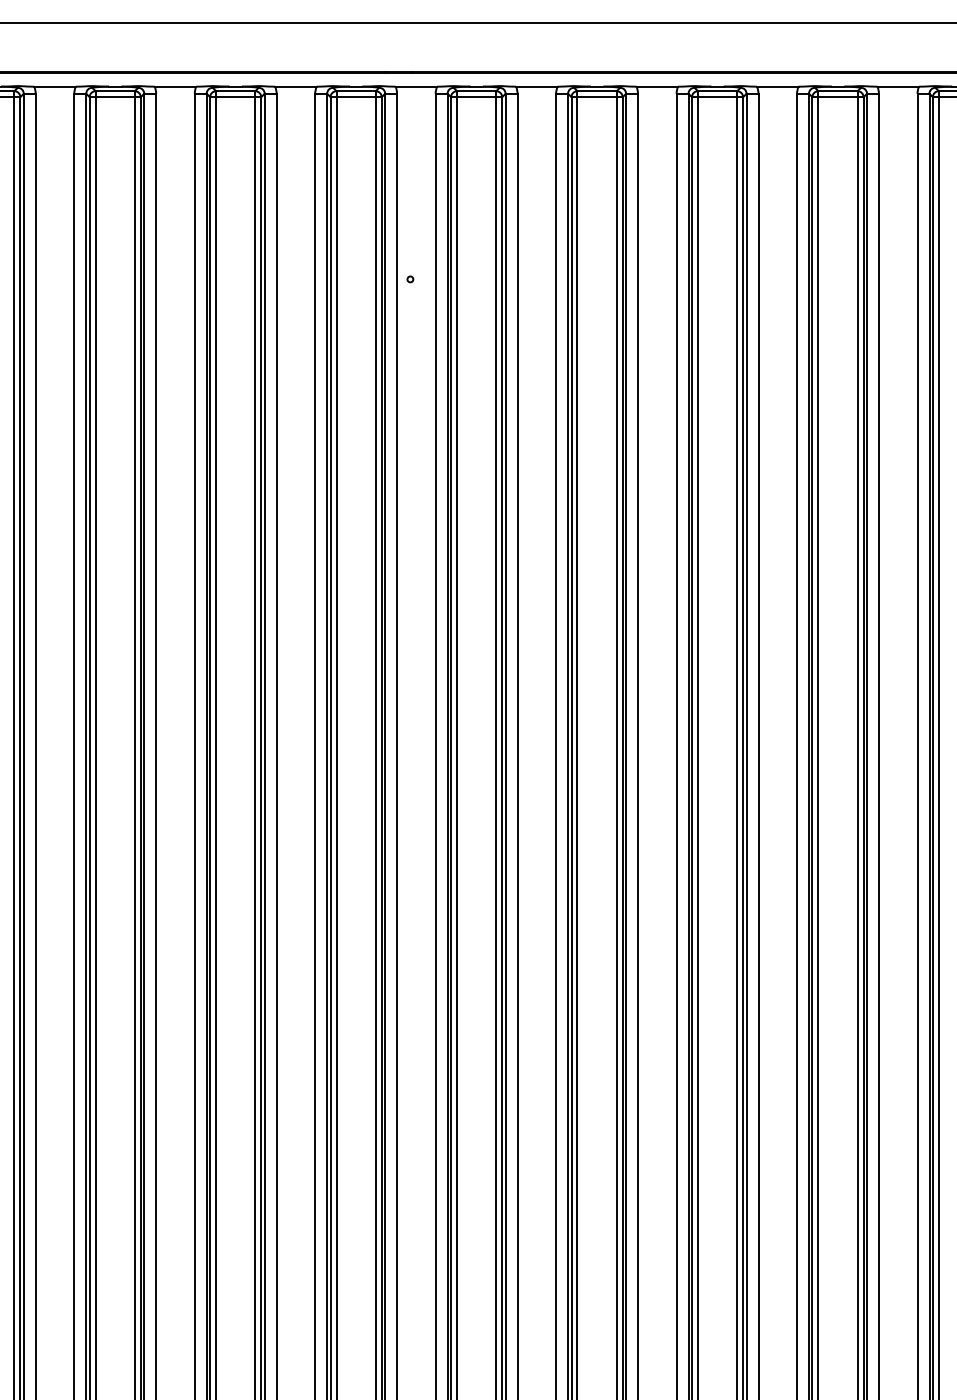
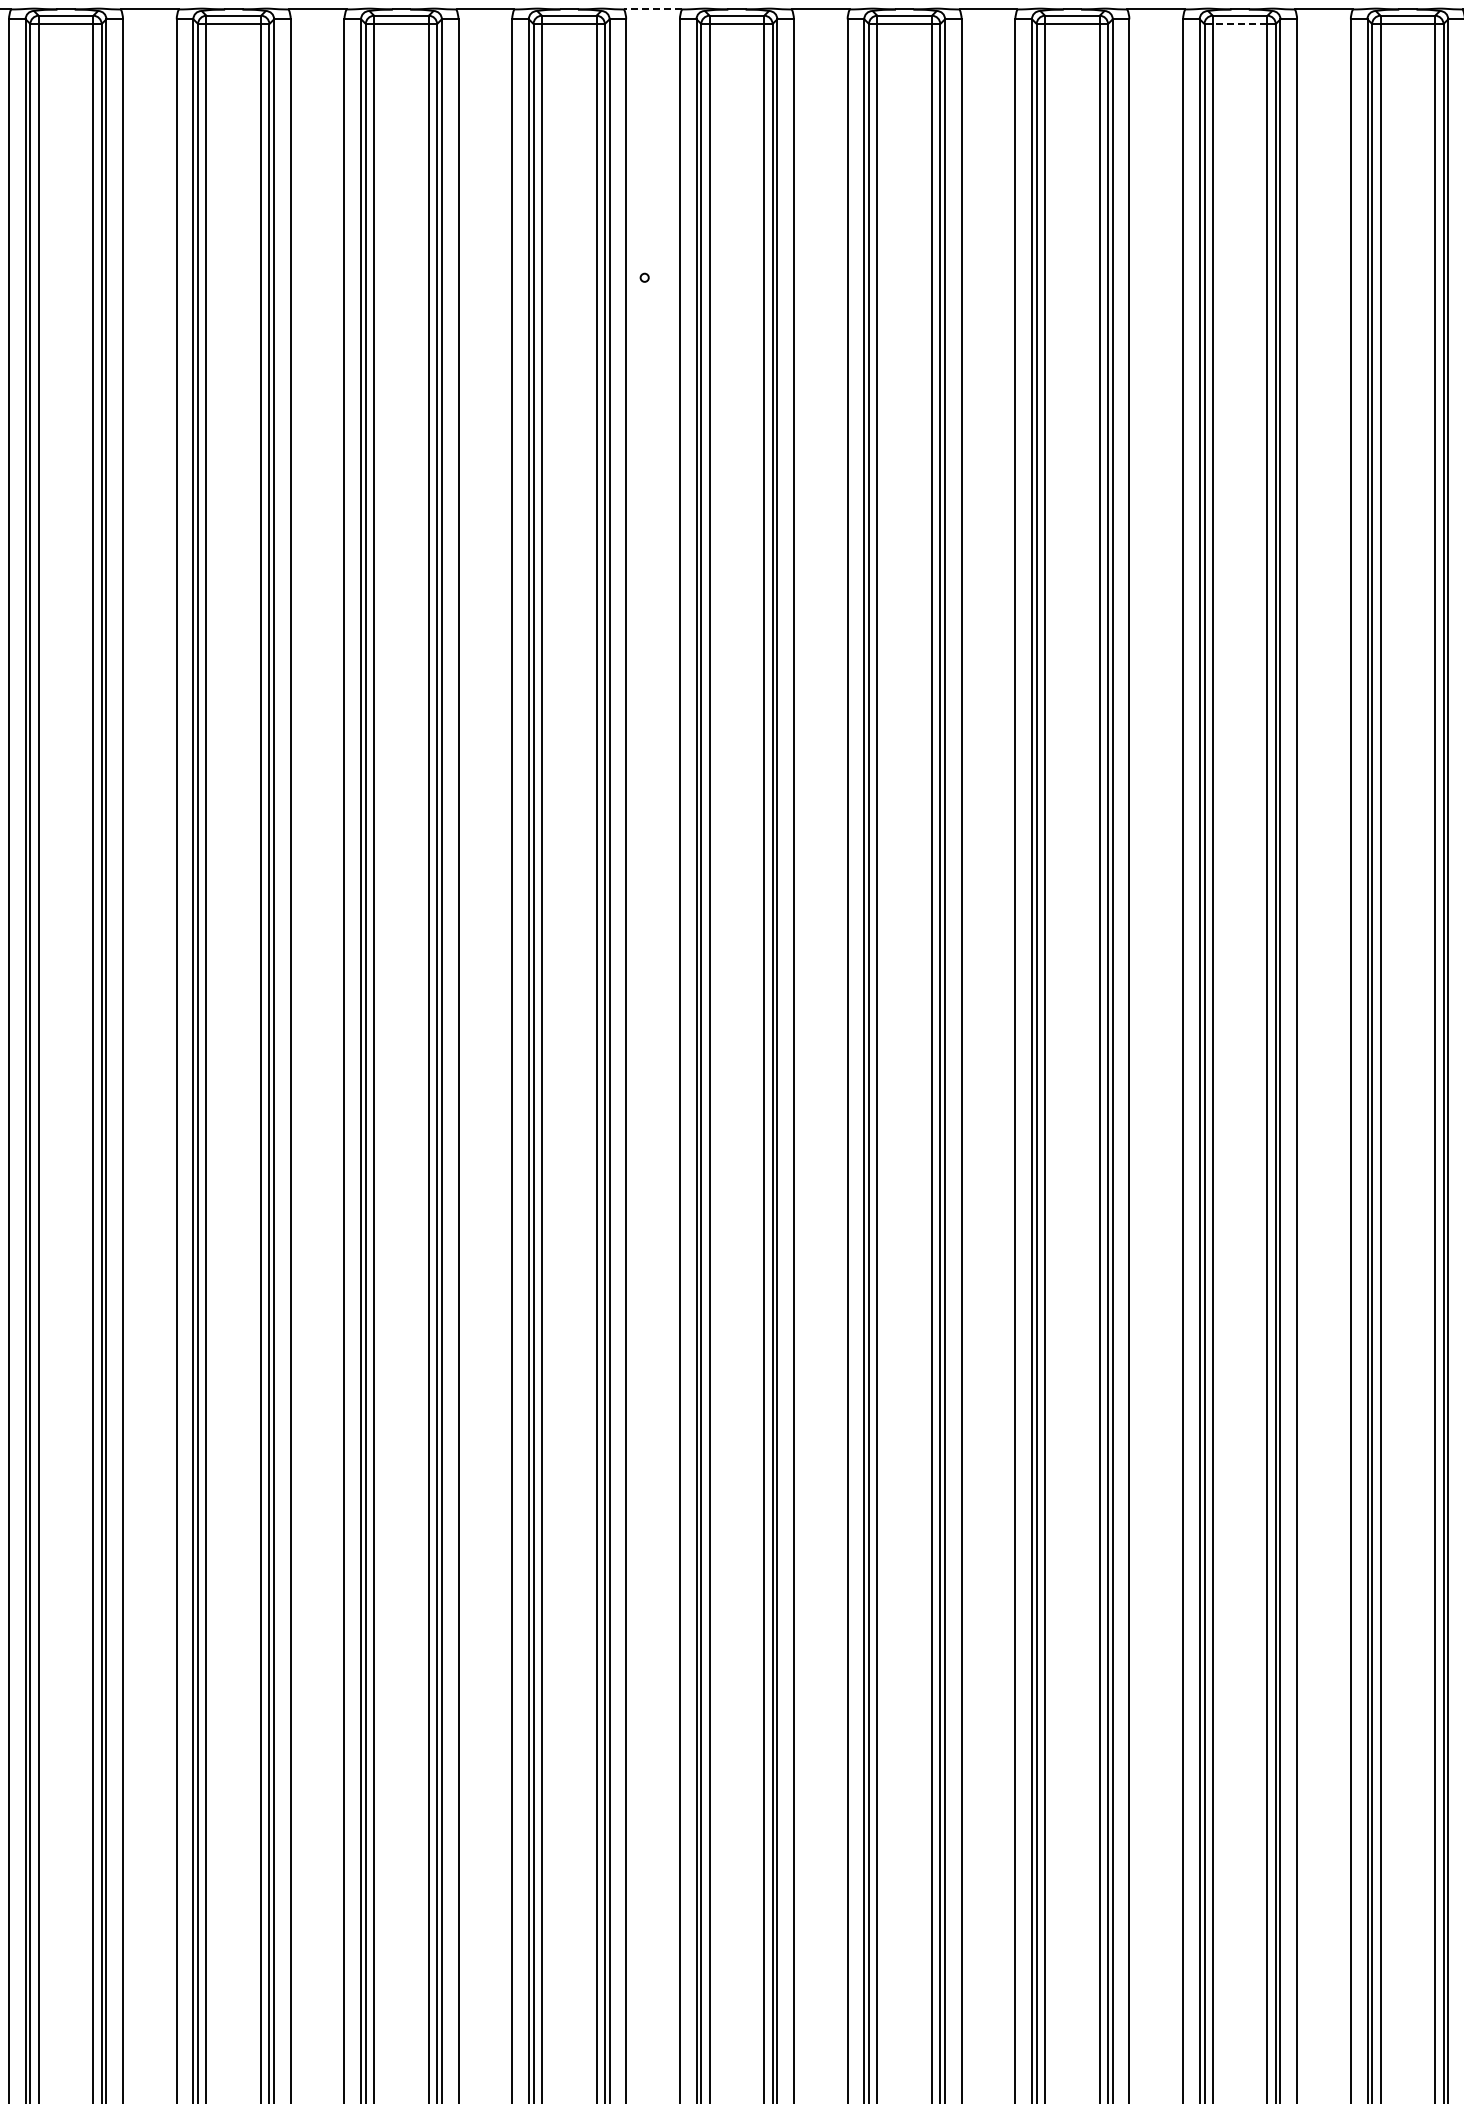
line: (416, 86) -> (653, 9), solid -> dashed
line: (837, 97) -> (1239, 24), solid -> dashed

